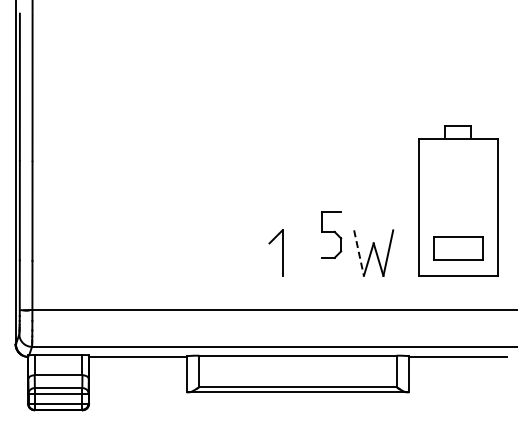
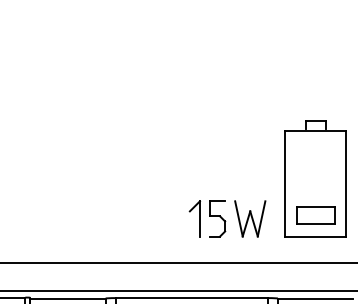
part: (331, 234) -> (217, 218), moved
part: (282, 252) -> (199, 218), moved
line: (359, 253) -> (239, 219), dashed -> solid

